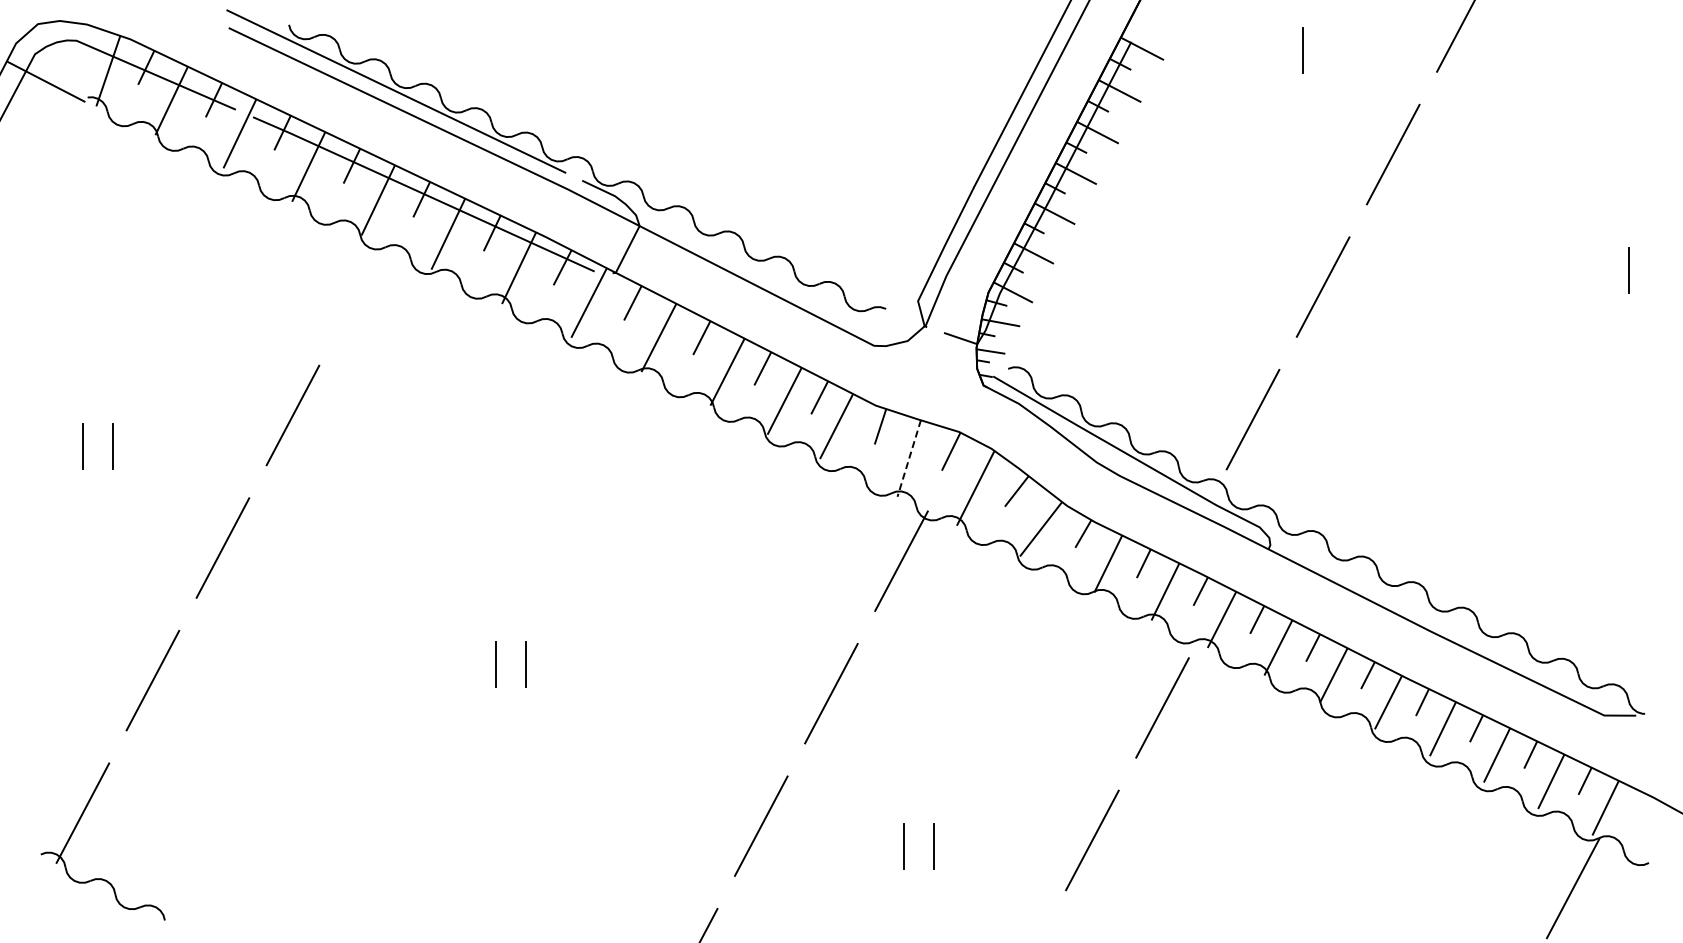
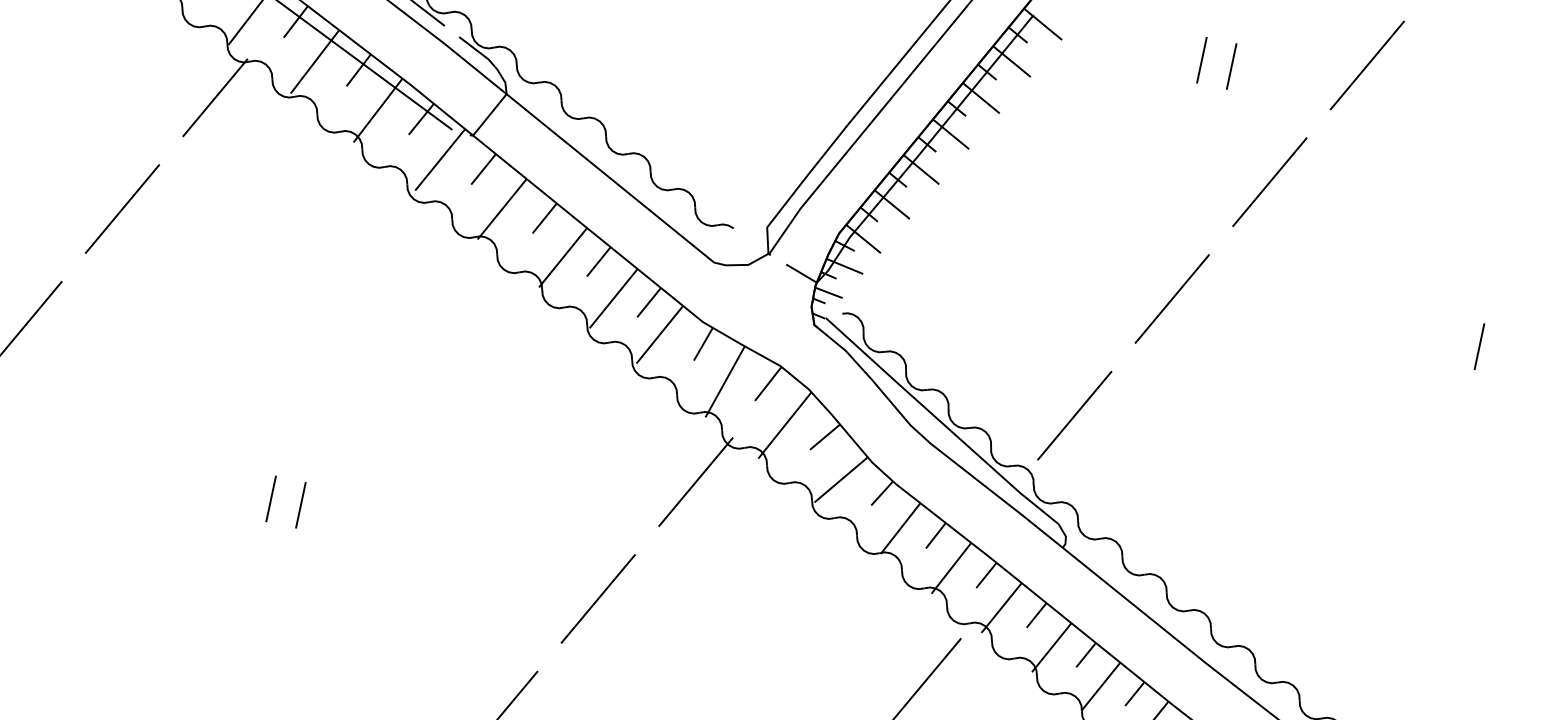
line: (1332, 50) -> (1231, 66), added
line: (359, 288) -> (215, 97), added
line: (909, 458) -> (725, 381), dashed -> solid

